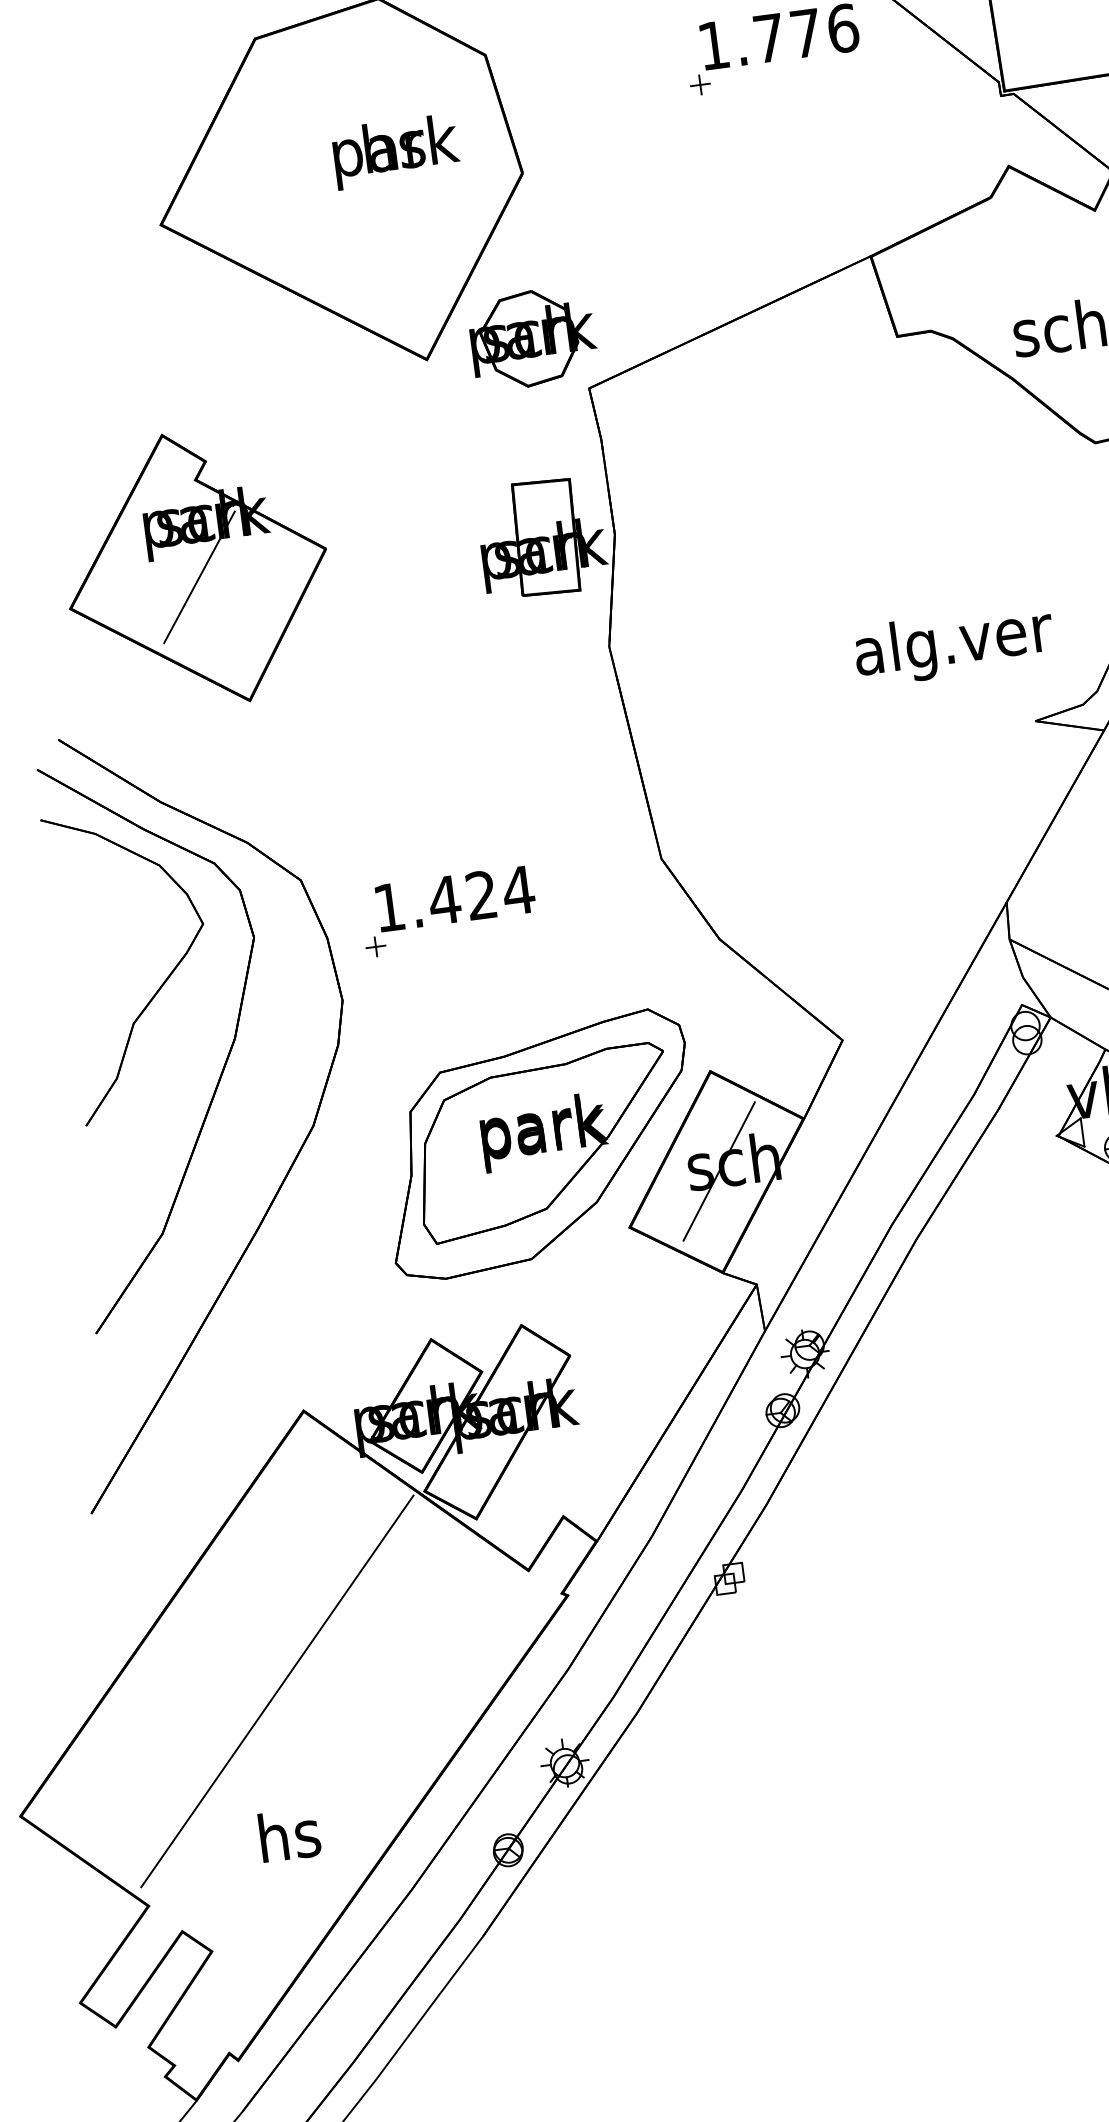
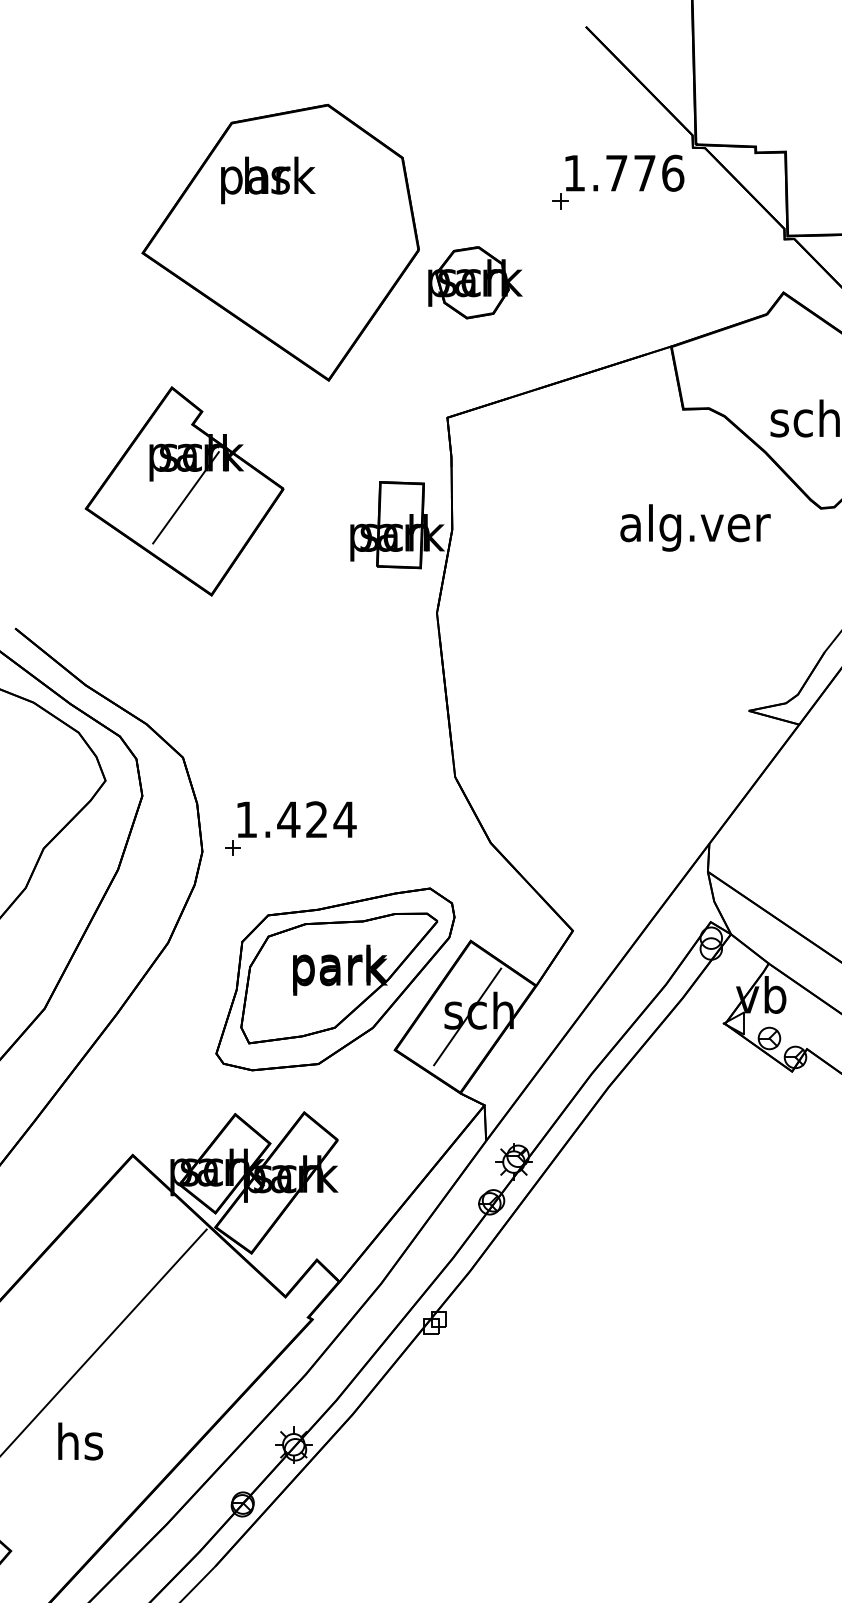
text: (396, 151) -> (268, 180), moved
part: (533, 338) -> (475, 282), moved
part: (196, 569) -> (184, 491), moved
text: (954, 644) -> (695, 527), moved
part: (448, 911) -> (290, 828), moved
text: (289, 1835) -> (80, 1441), moved

